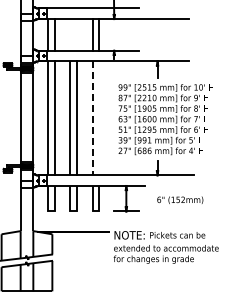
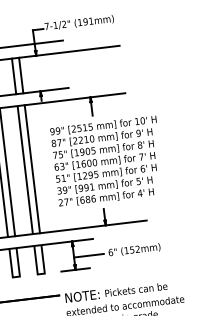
line: (92, 118) -> (25, 170), dashed -> solid
line: (98, 118) -> (31, 169), added
line: (139, 200) -> (88, 255), added

